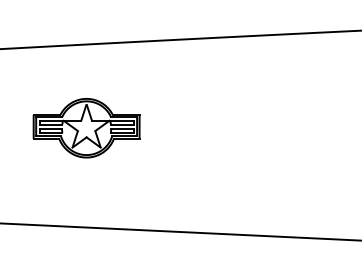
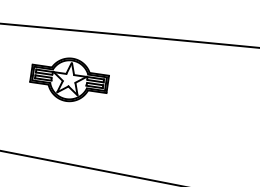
part: (86, 128) -> (69, 80), moved

